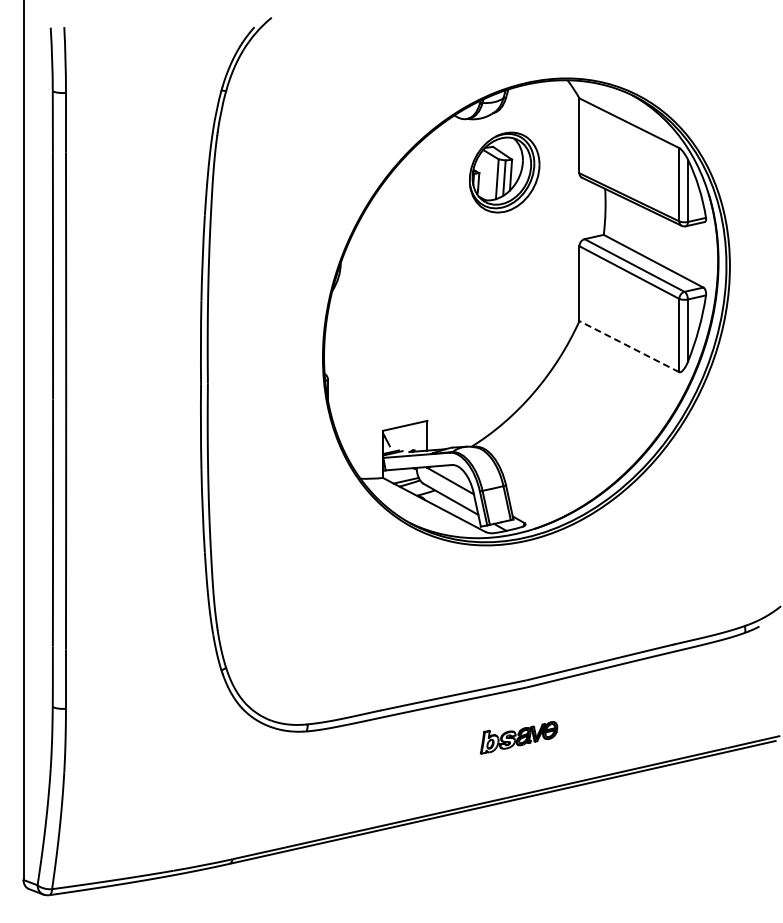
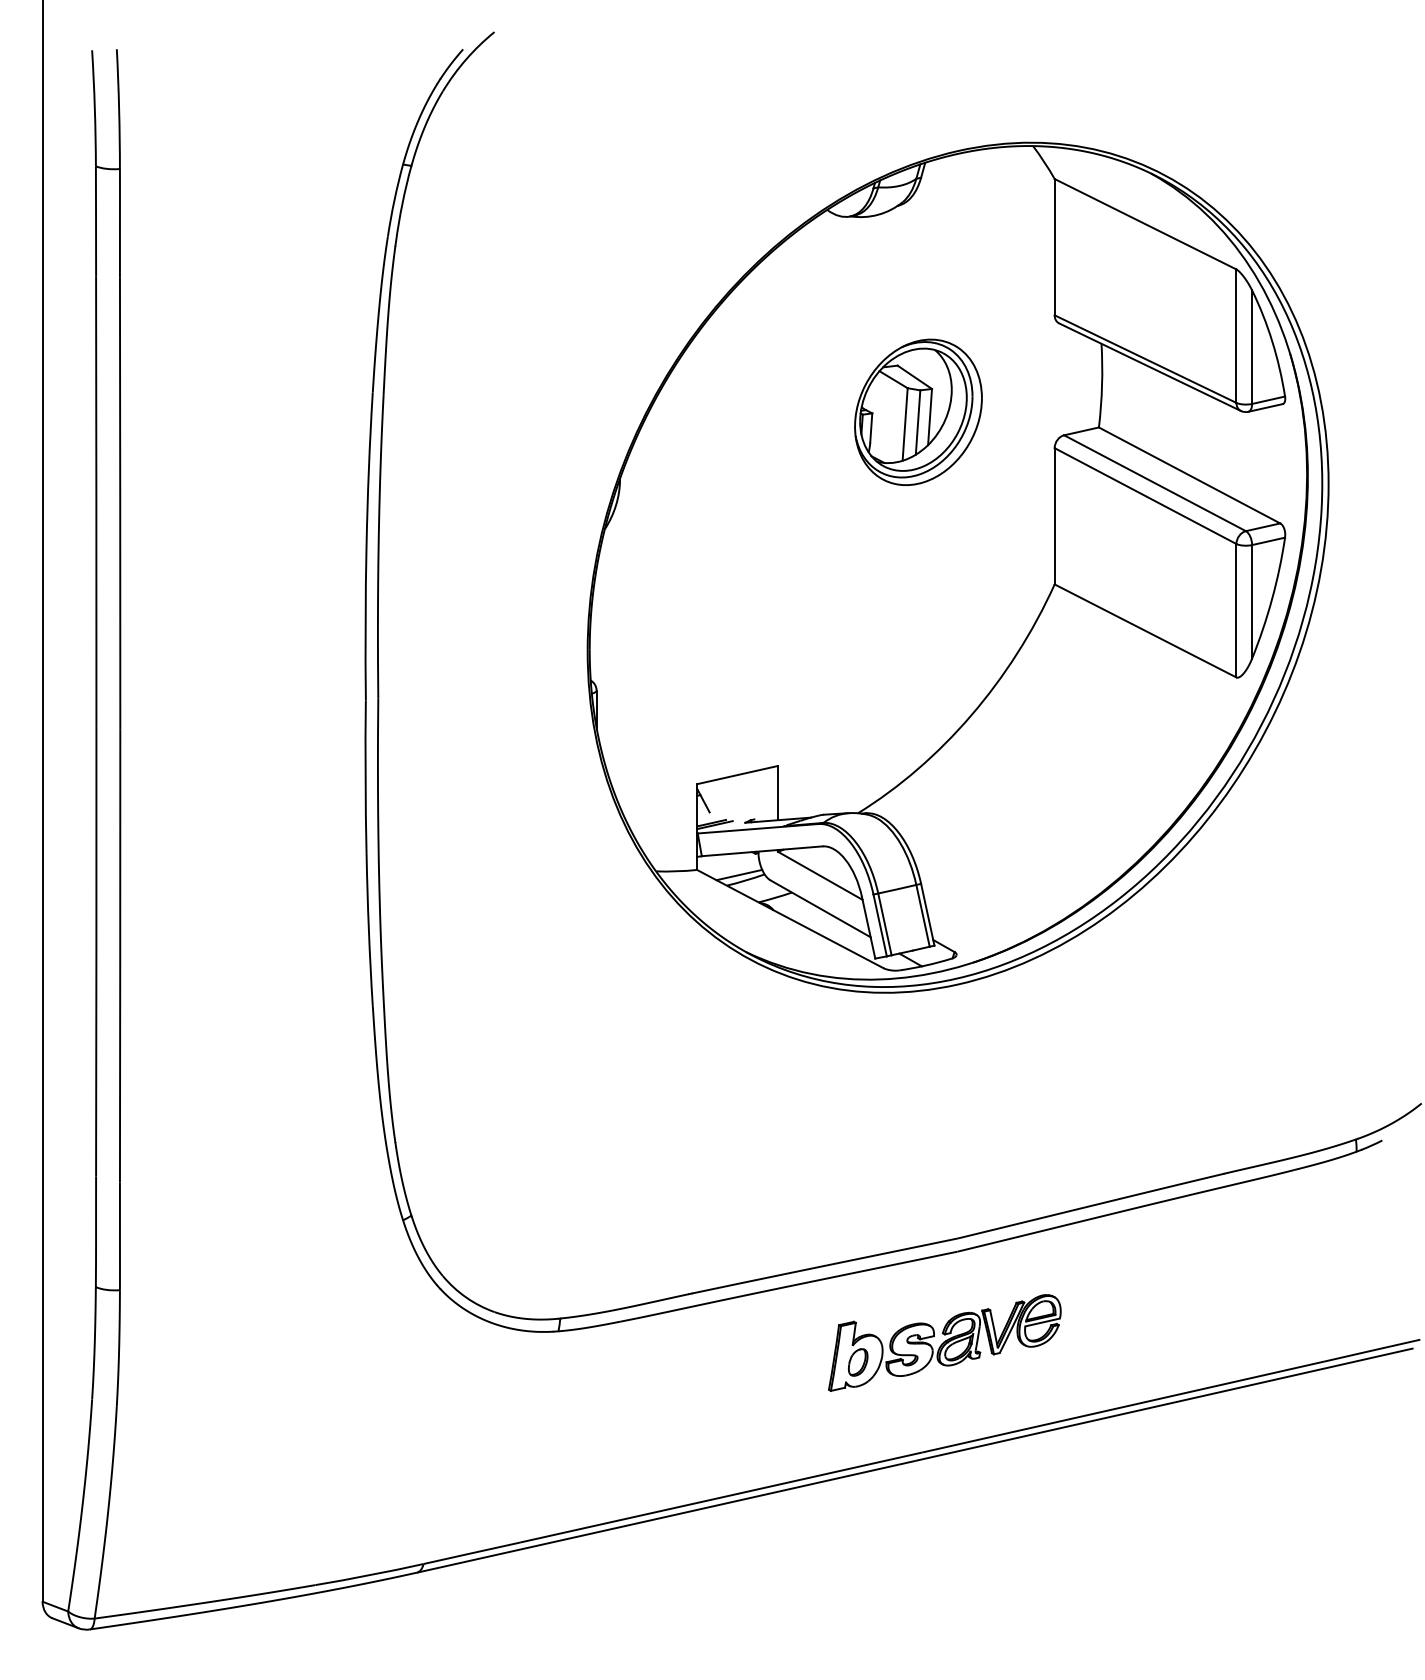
part: (504, 172) -> (918, 412), moved
line: (628, 346) -> (1143, 630), dashed -> solid
part: (518, 737) -> (943, 1342), size x1.67

